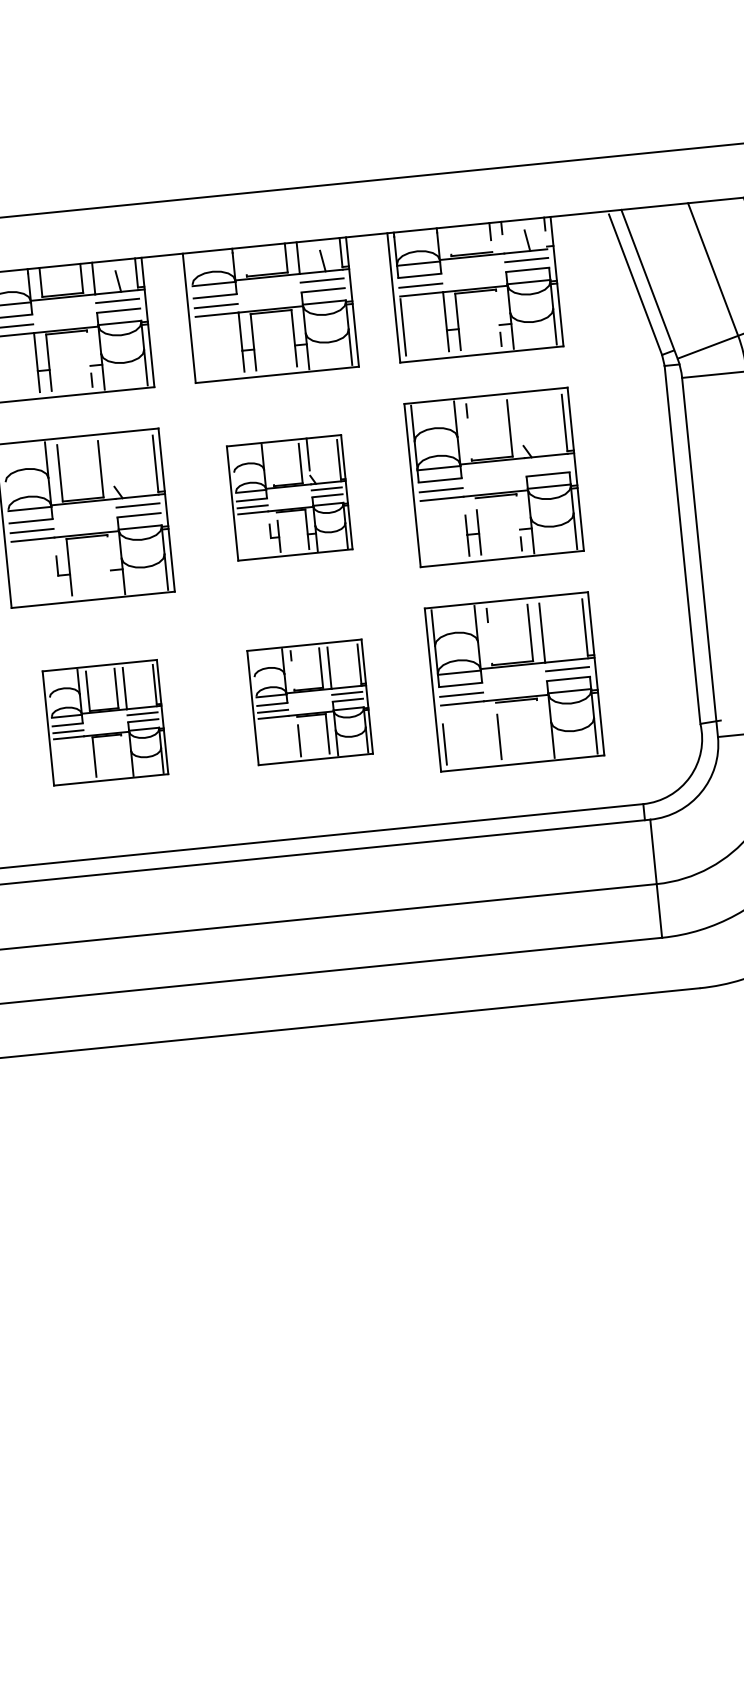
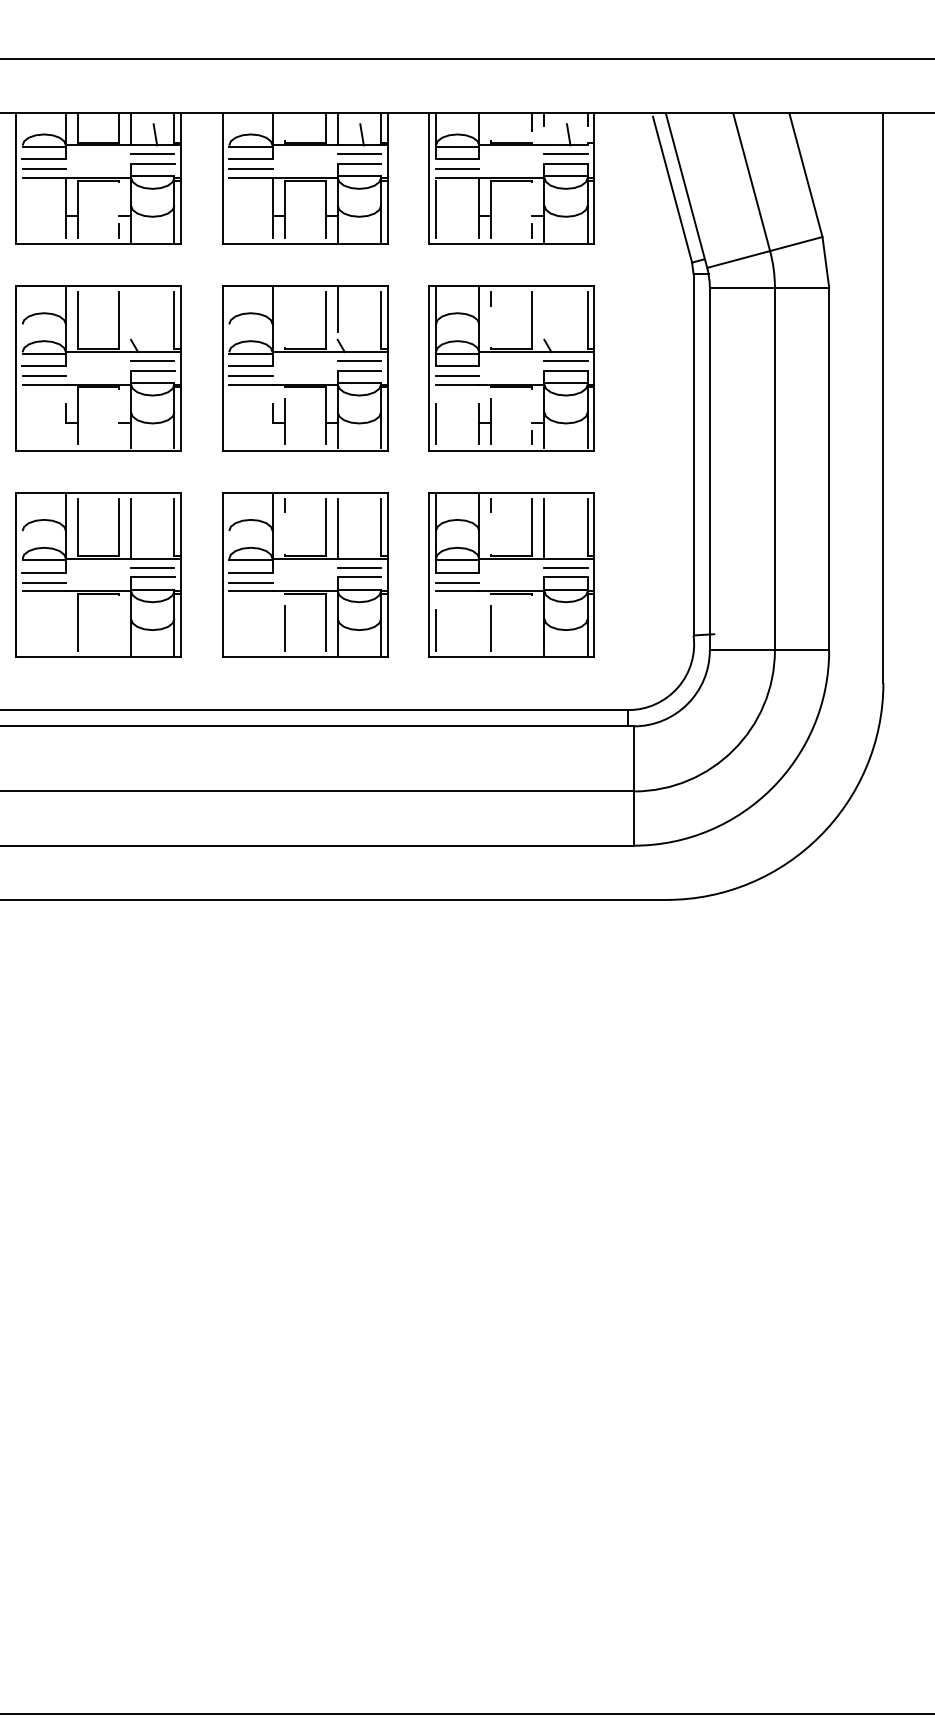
line: (546, 464) -> (565, 360), added
part: (289, 497) -> (305, 368), size x1.43
line: (424, 539) -> (435, 423), added
part: (310, 701) -> (305, 574), size x1.43
part: (105, 722) -> (98, 574), size x1.43

